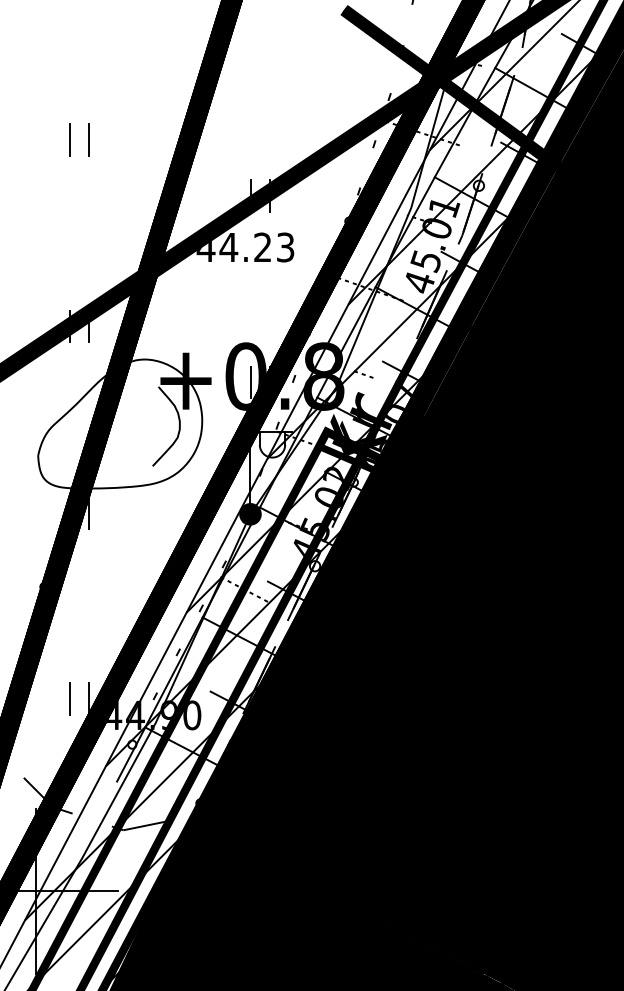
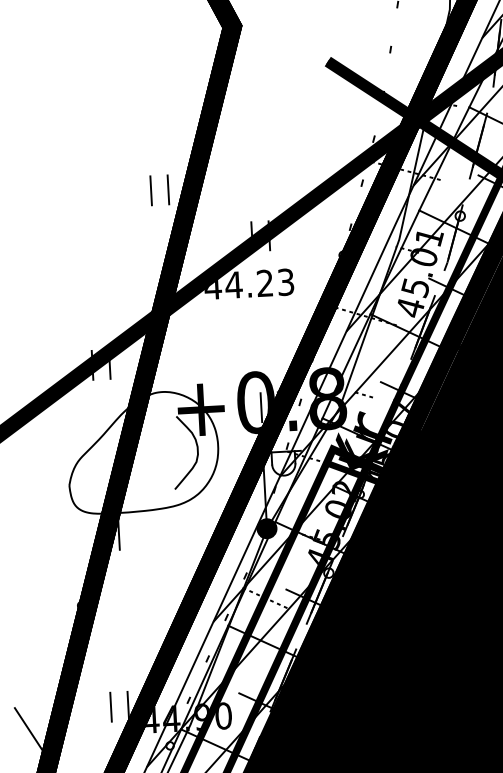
part: (70, 139) -> (151, 190), moved

